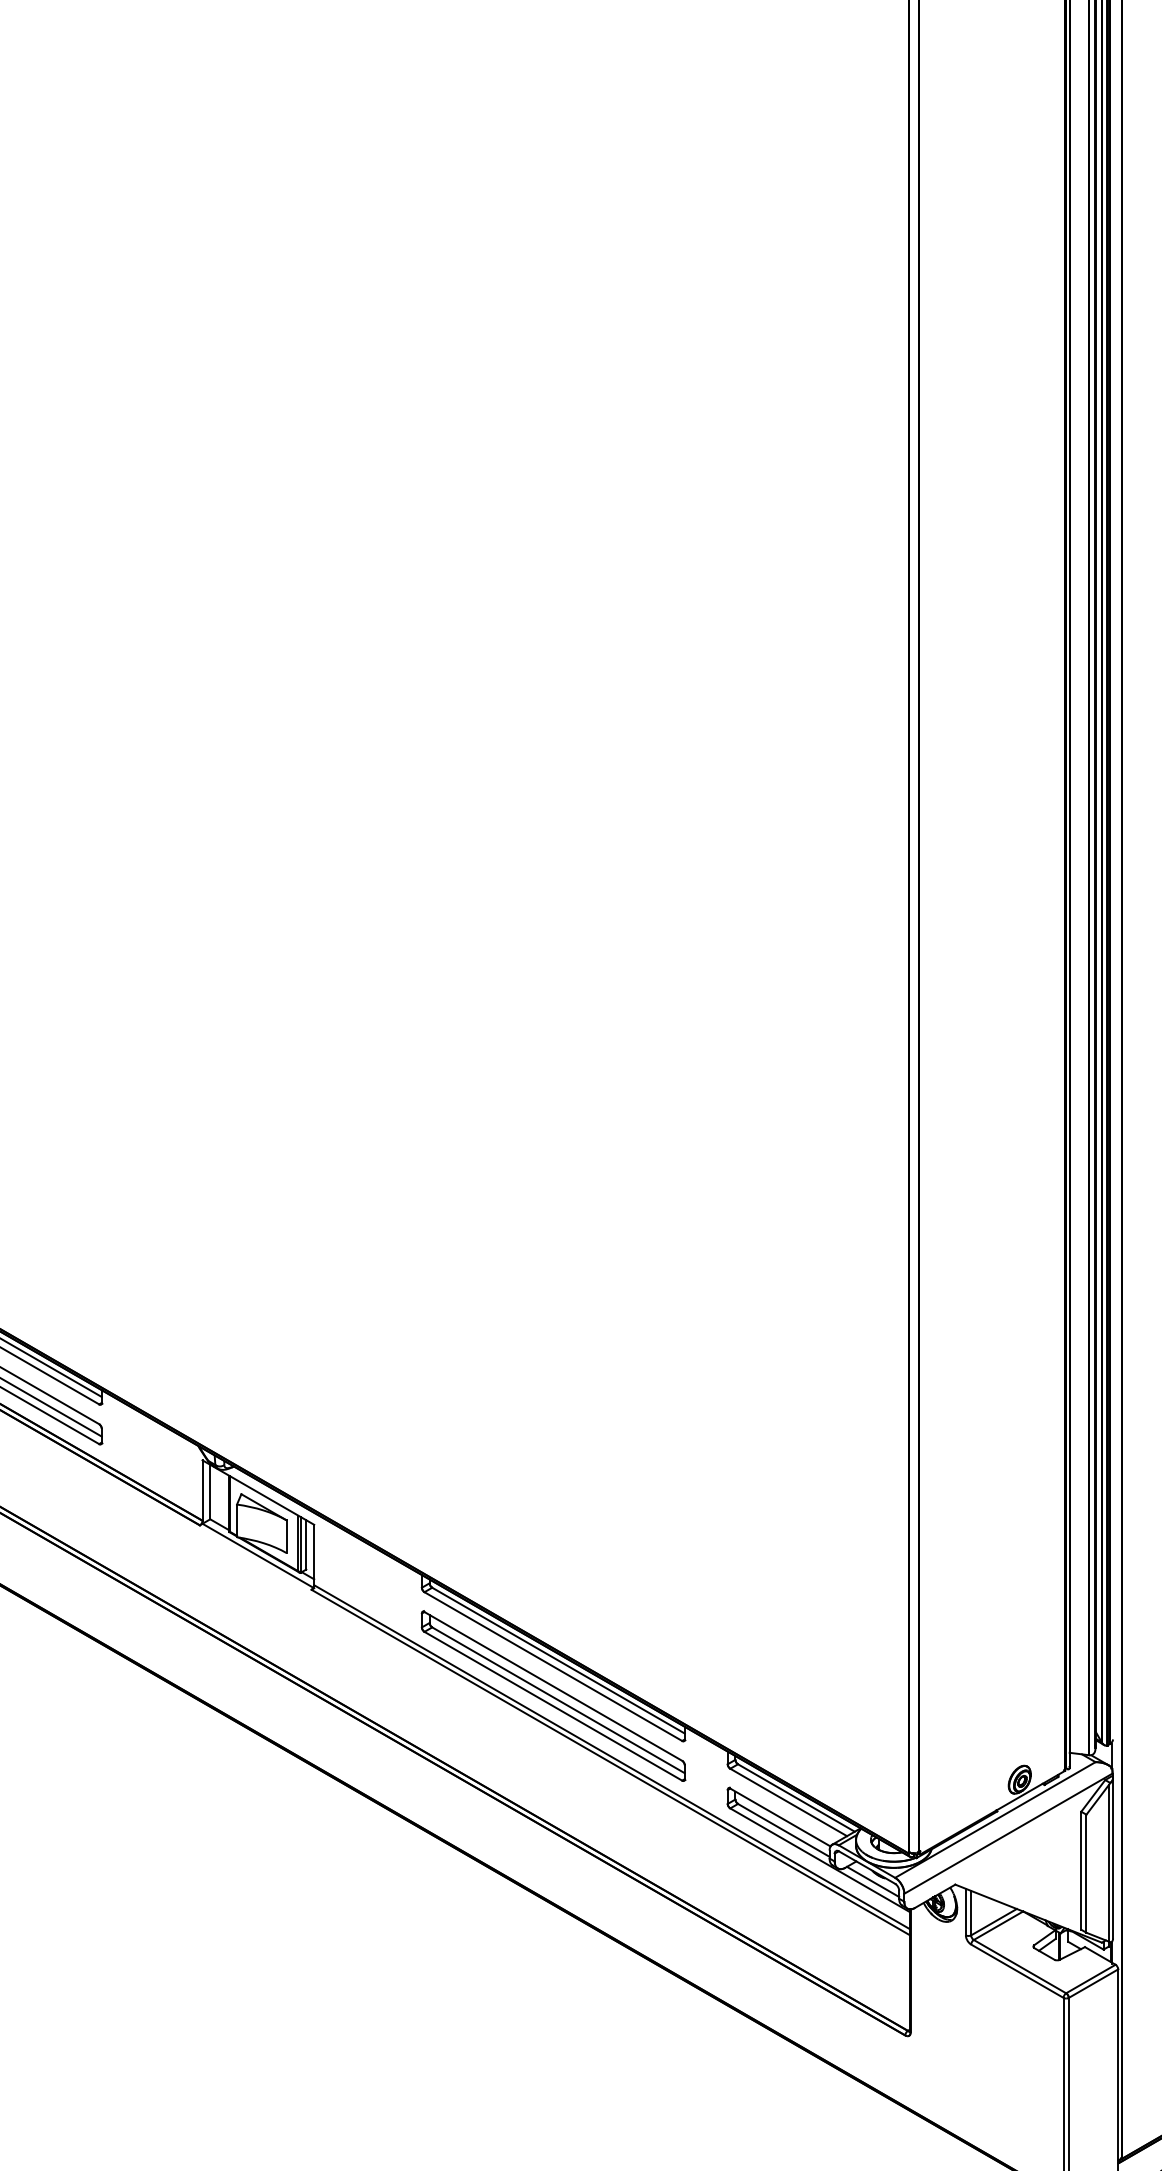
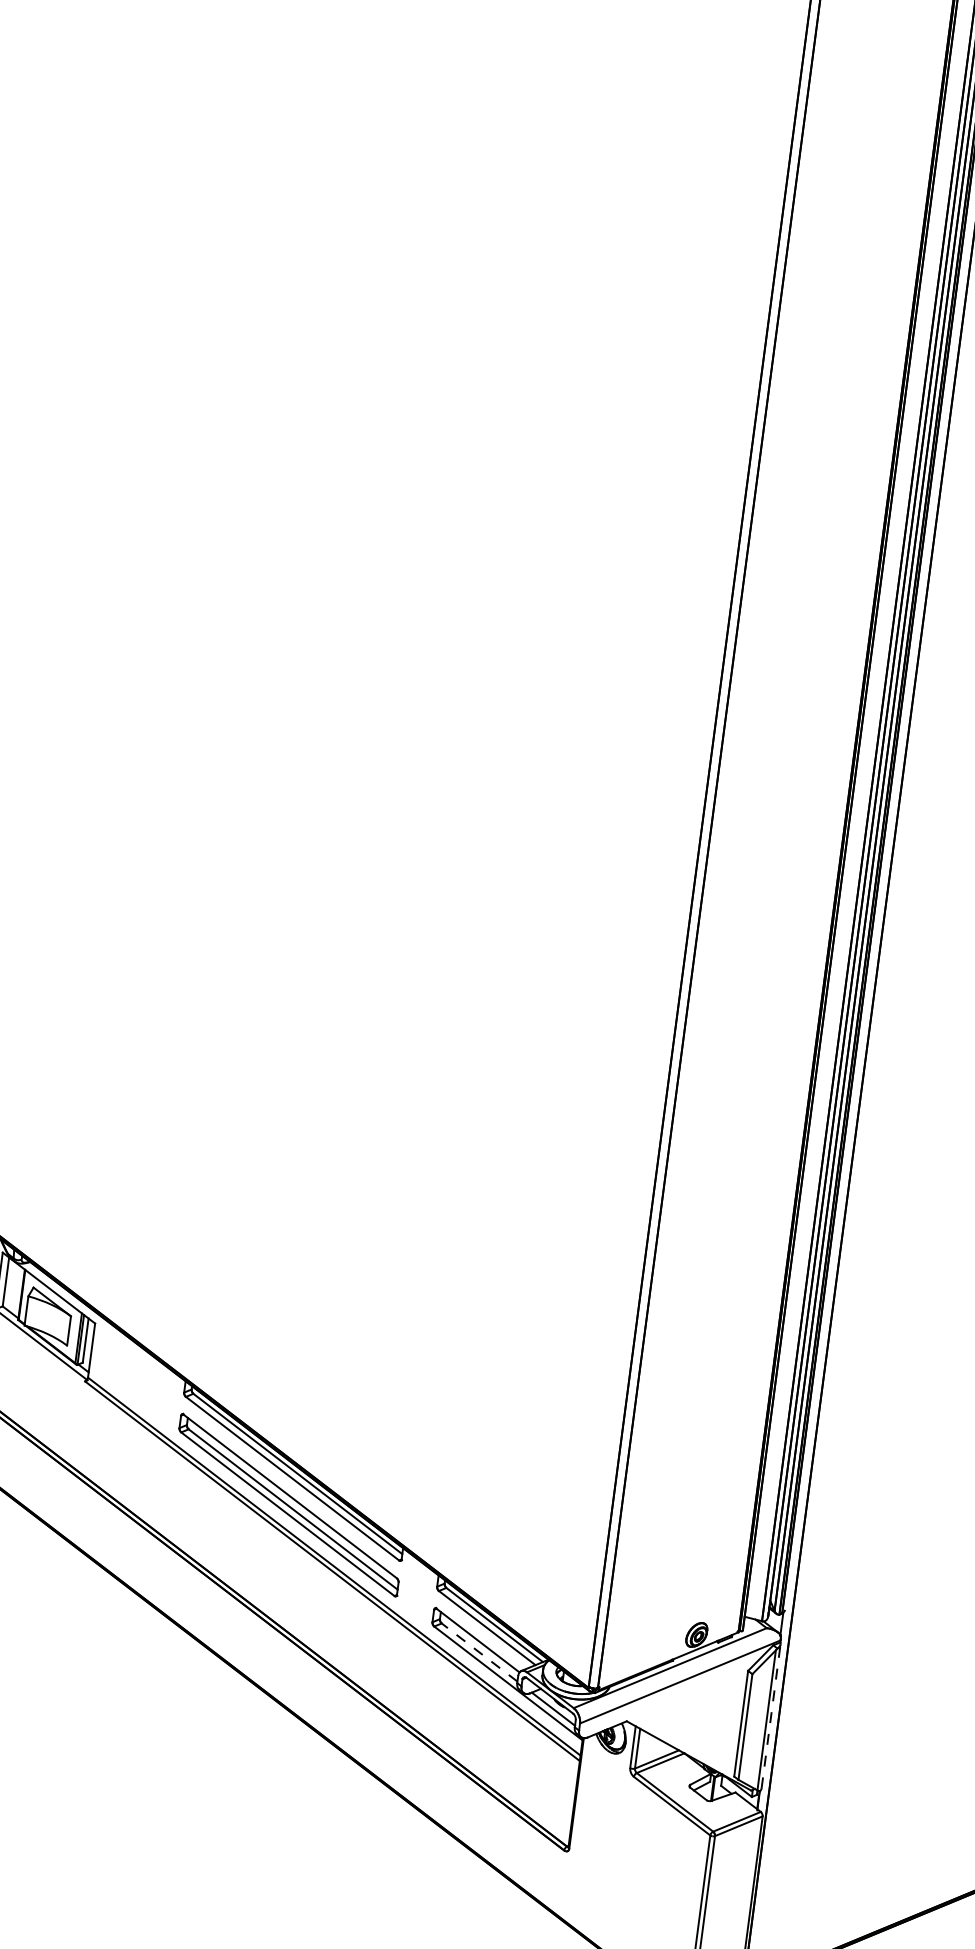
line: (783, 1830) -> (479, 1652), solid -> dashed
line: (1113, 1857) -> (771, 1715), solid -> dashed

